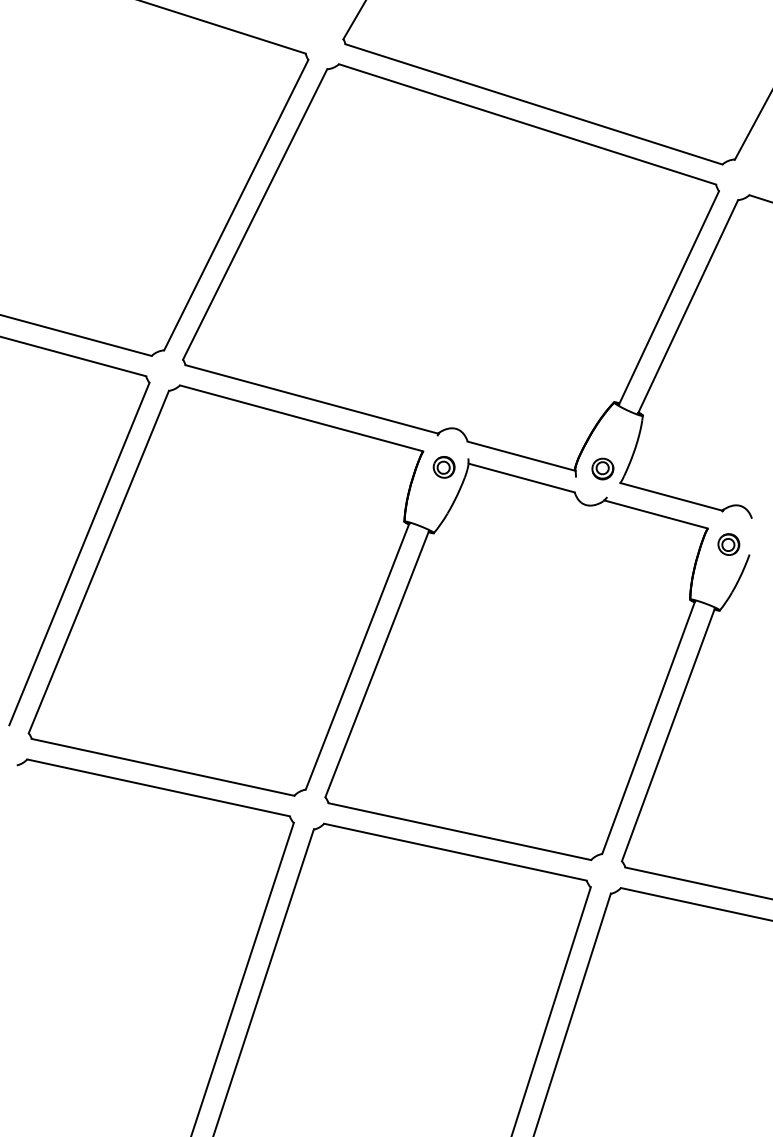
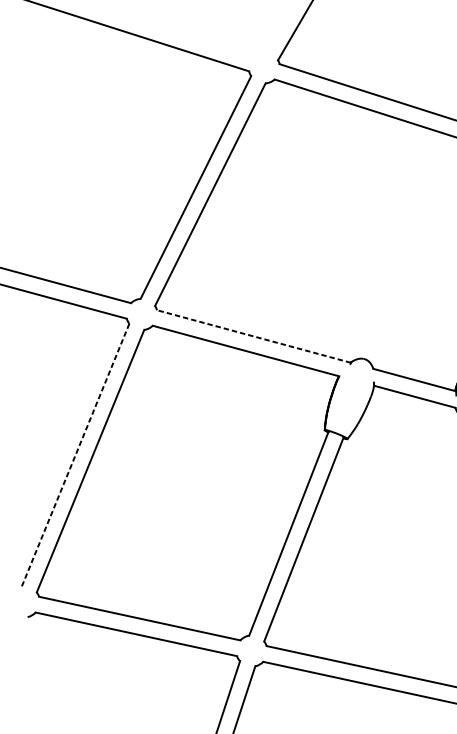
line: (311, 399) -> (253, 336), solid -> dashed
part: (443, 467) -> (354, 388), removed
line: (79, 553) -> (75, 454), solid -> dashed

